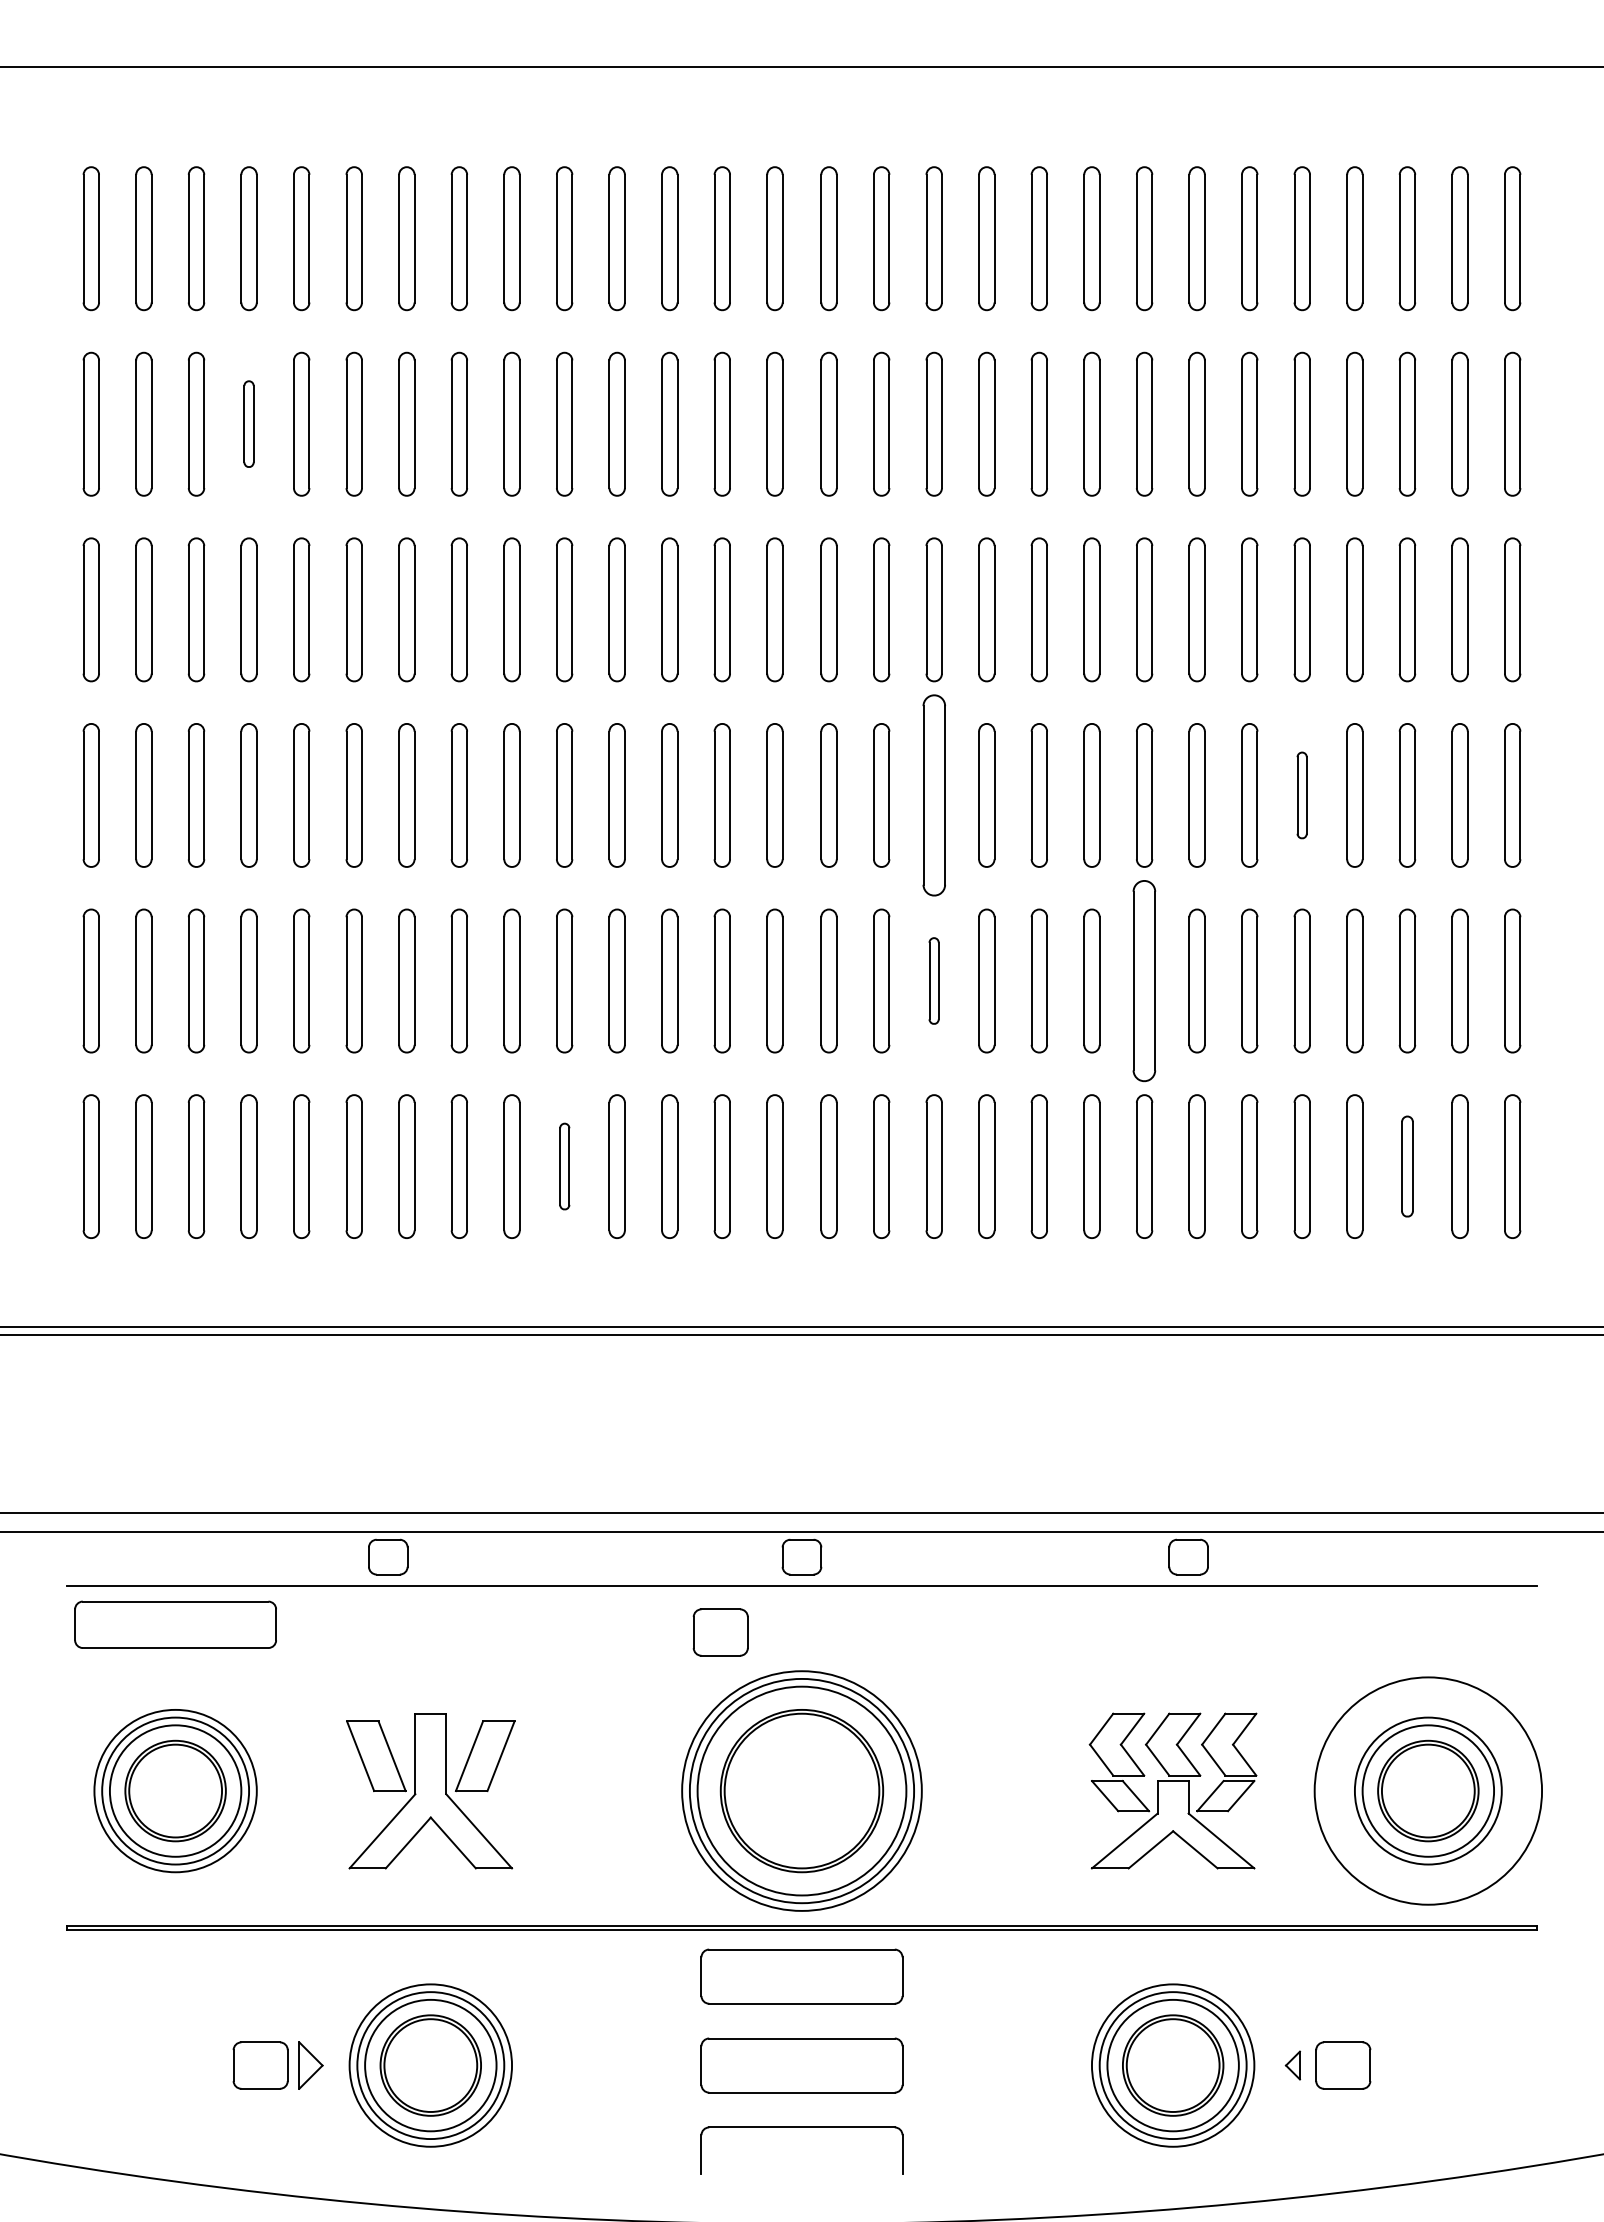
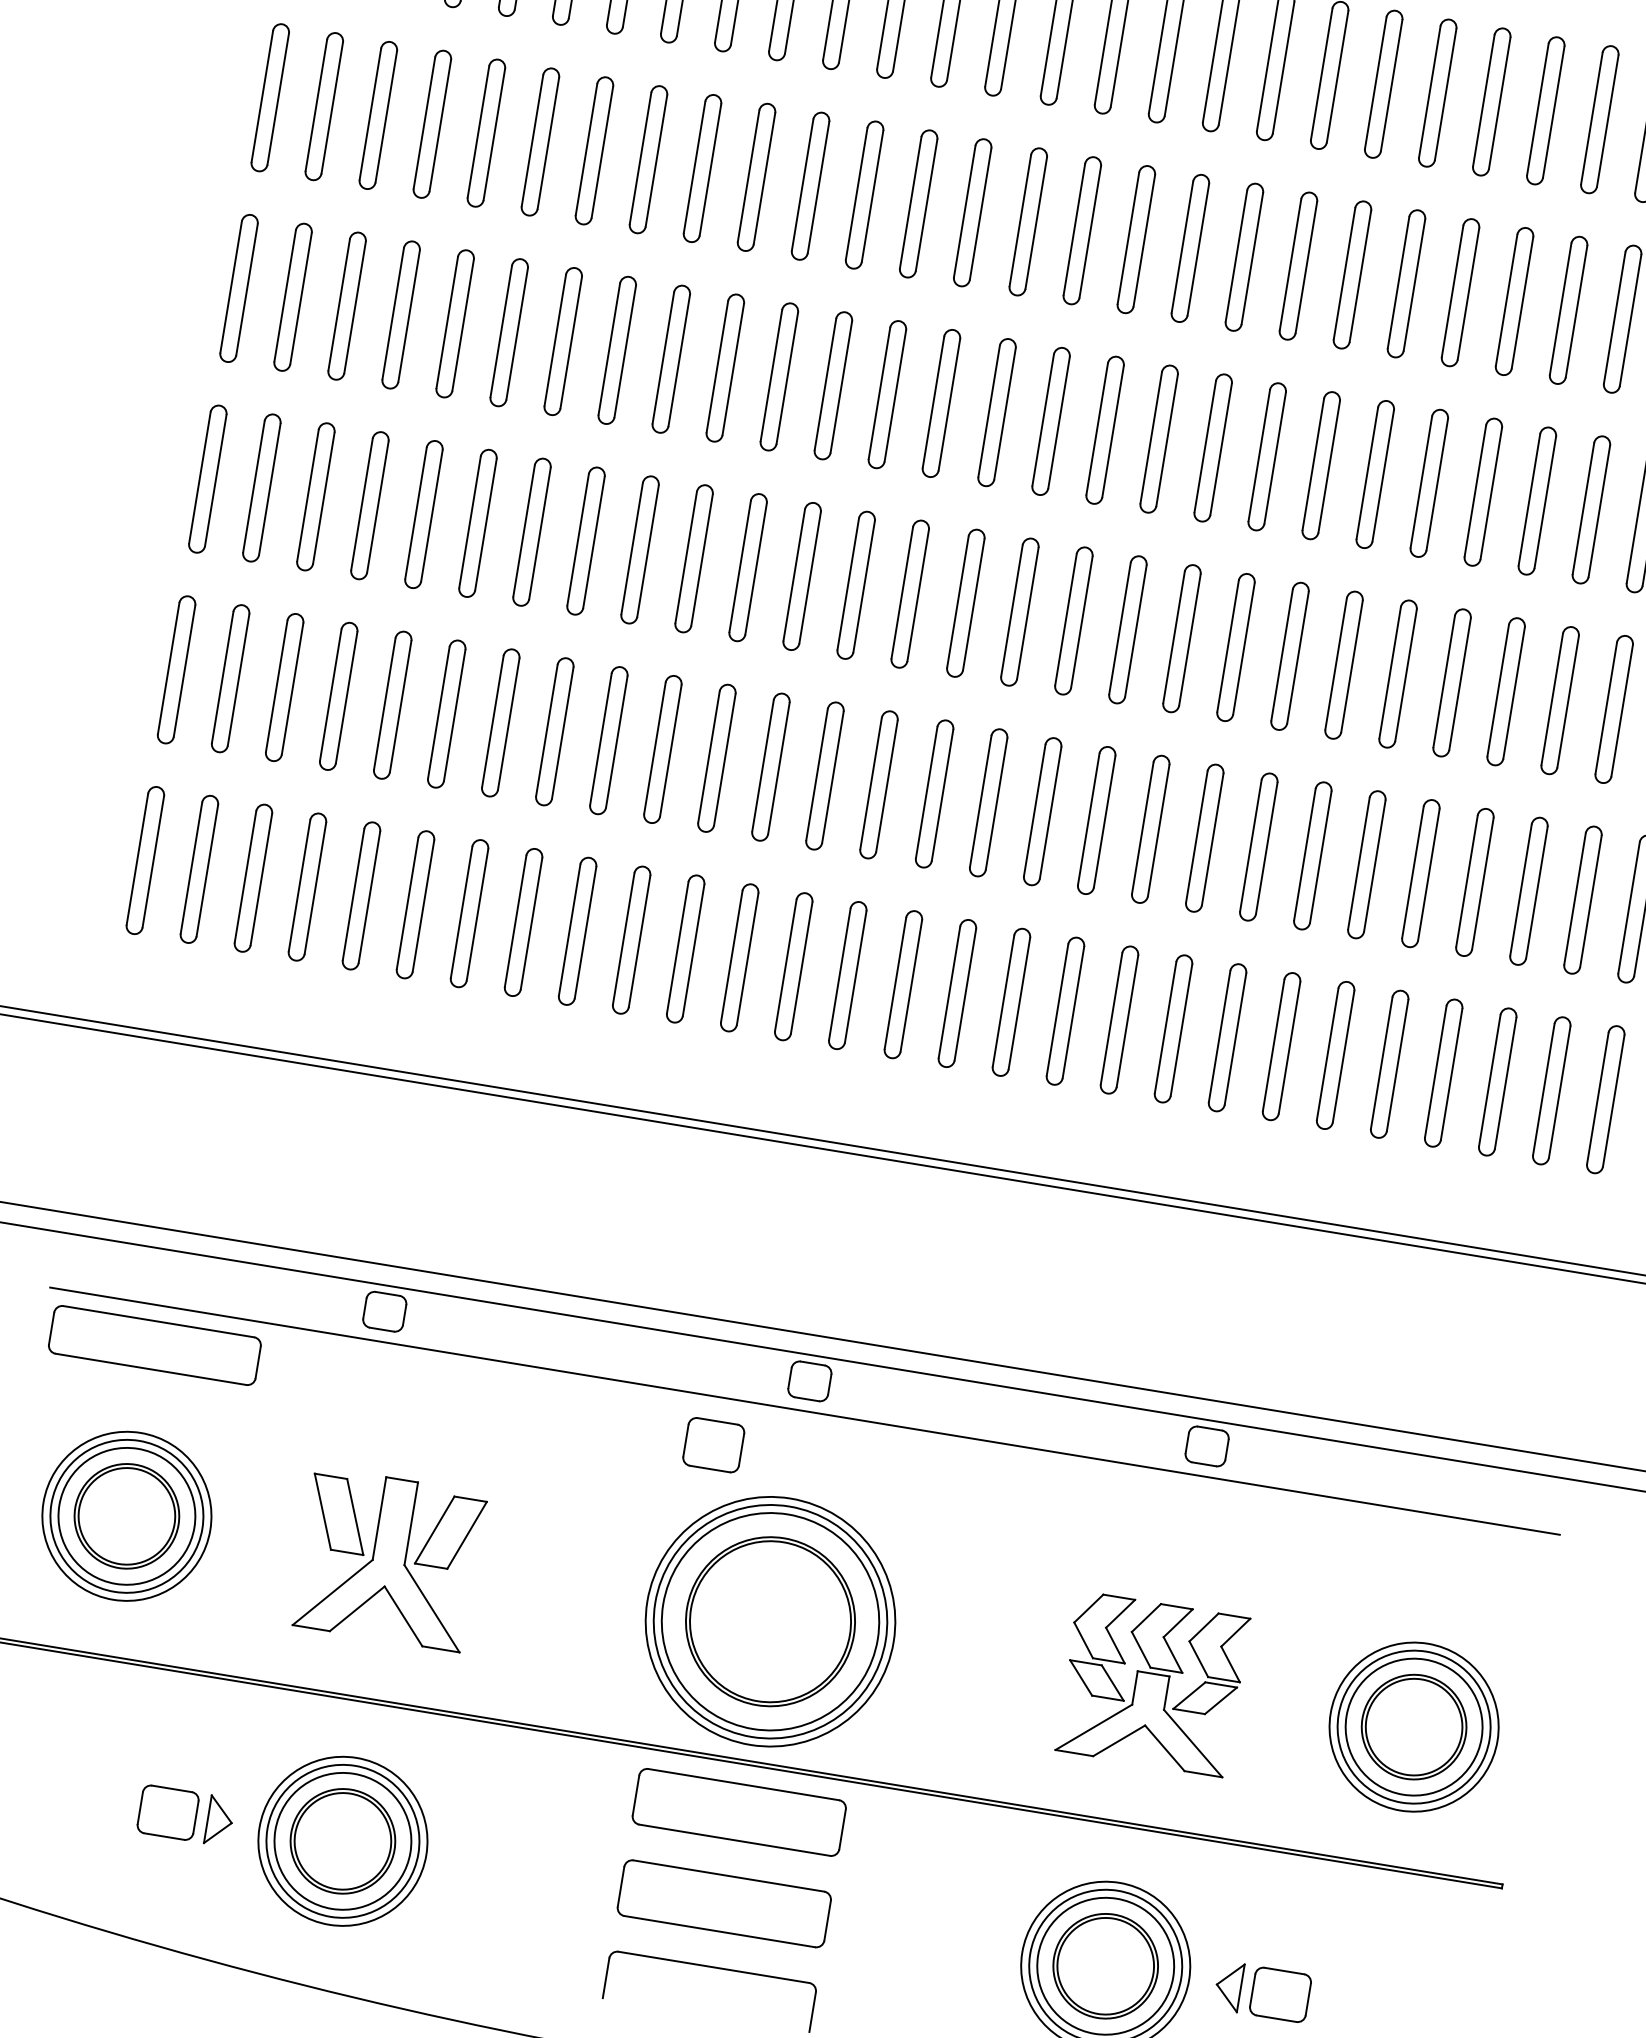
part: (248, 423) -> (431, 123), size x1.67
part: (933, 795) -> (1073, 620), size x0.71
part: (1301, 795) -> (1451, 682), size x1.67
part: (933, 980) -> (1042, 811), size x1.67
part: (1144, 980) -> (1258, 846), size x0.71
part: (564, 1166) -> (631, 940), size x1.67
part: (1407, 1166) -> (1497, 1081), size x1.43
circle: (1428, 1790) -> (1414, 1726), size x0.71
part: (1292, 2065) -> (1228, 1986), size x1.67

